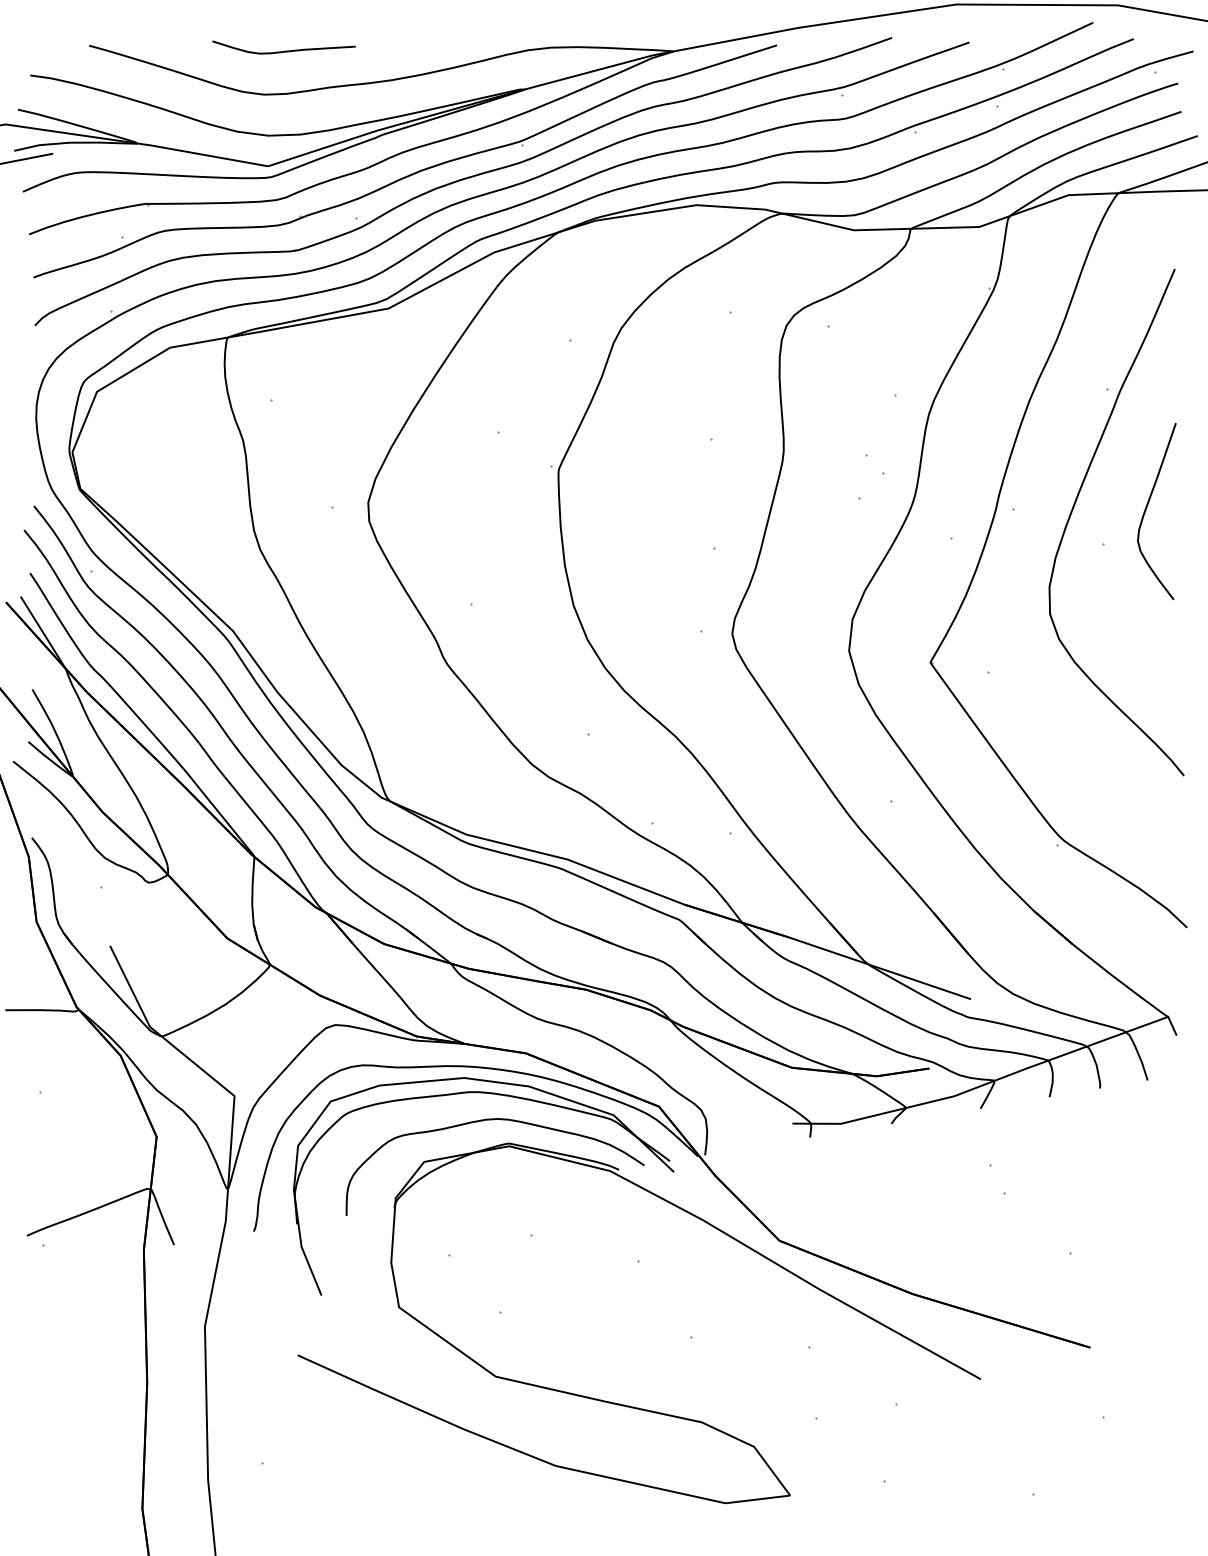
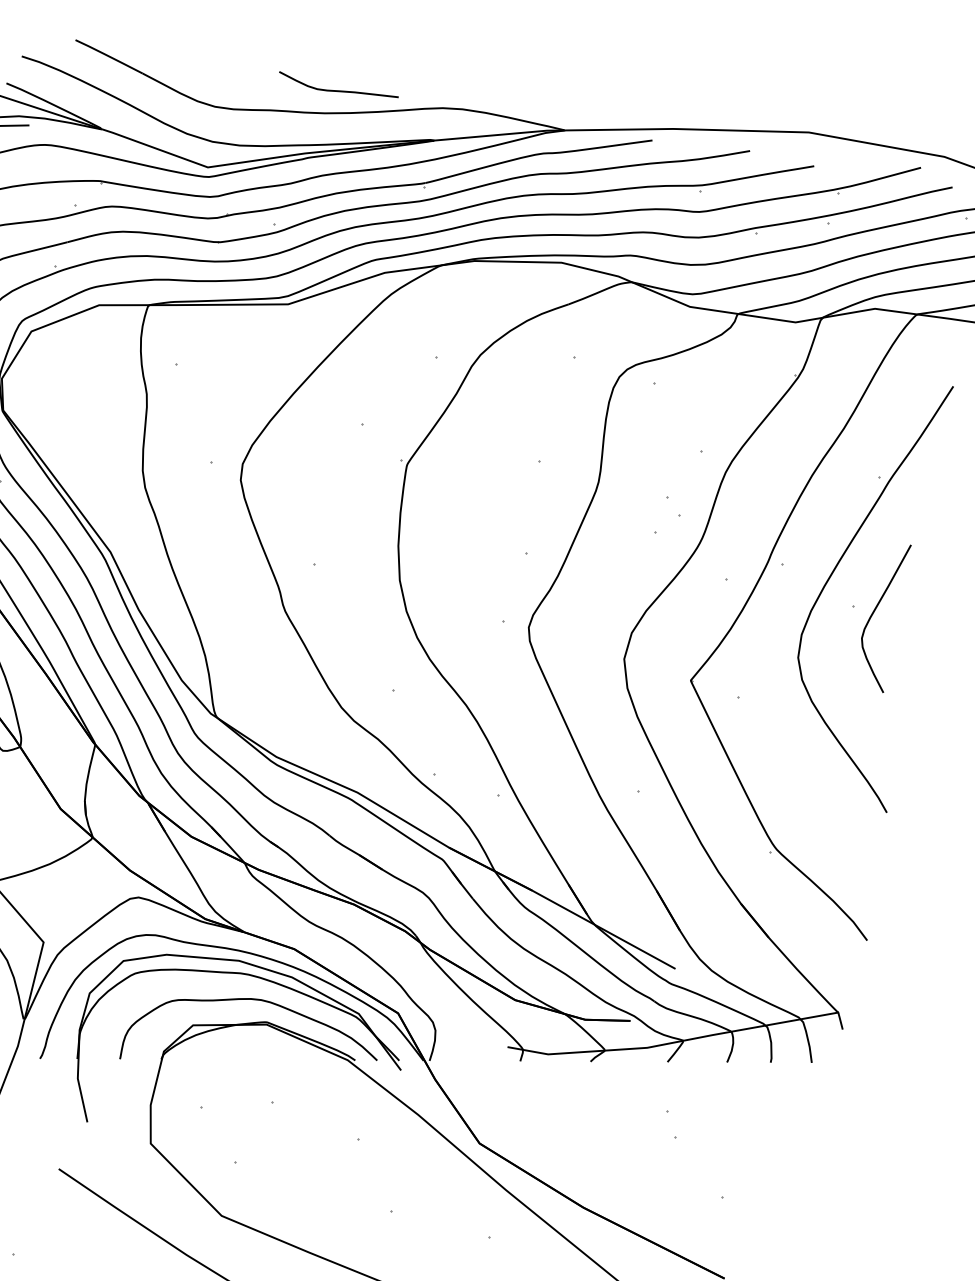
curve: (284, 50) -> (338, 90), moved
curve: (1147, 507) -> (874, 611), moved

